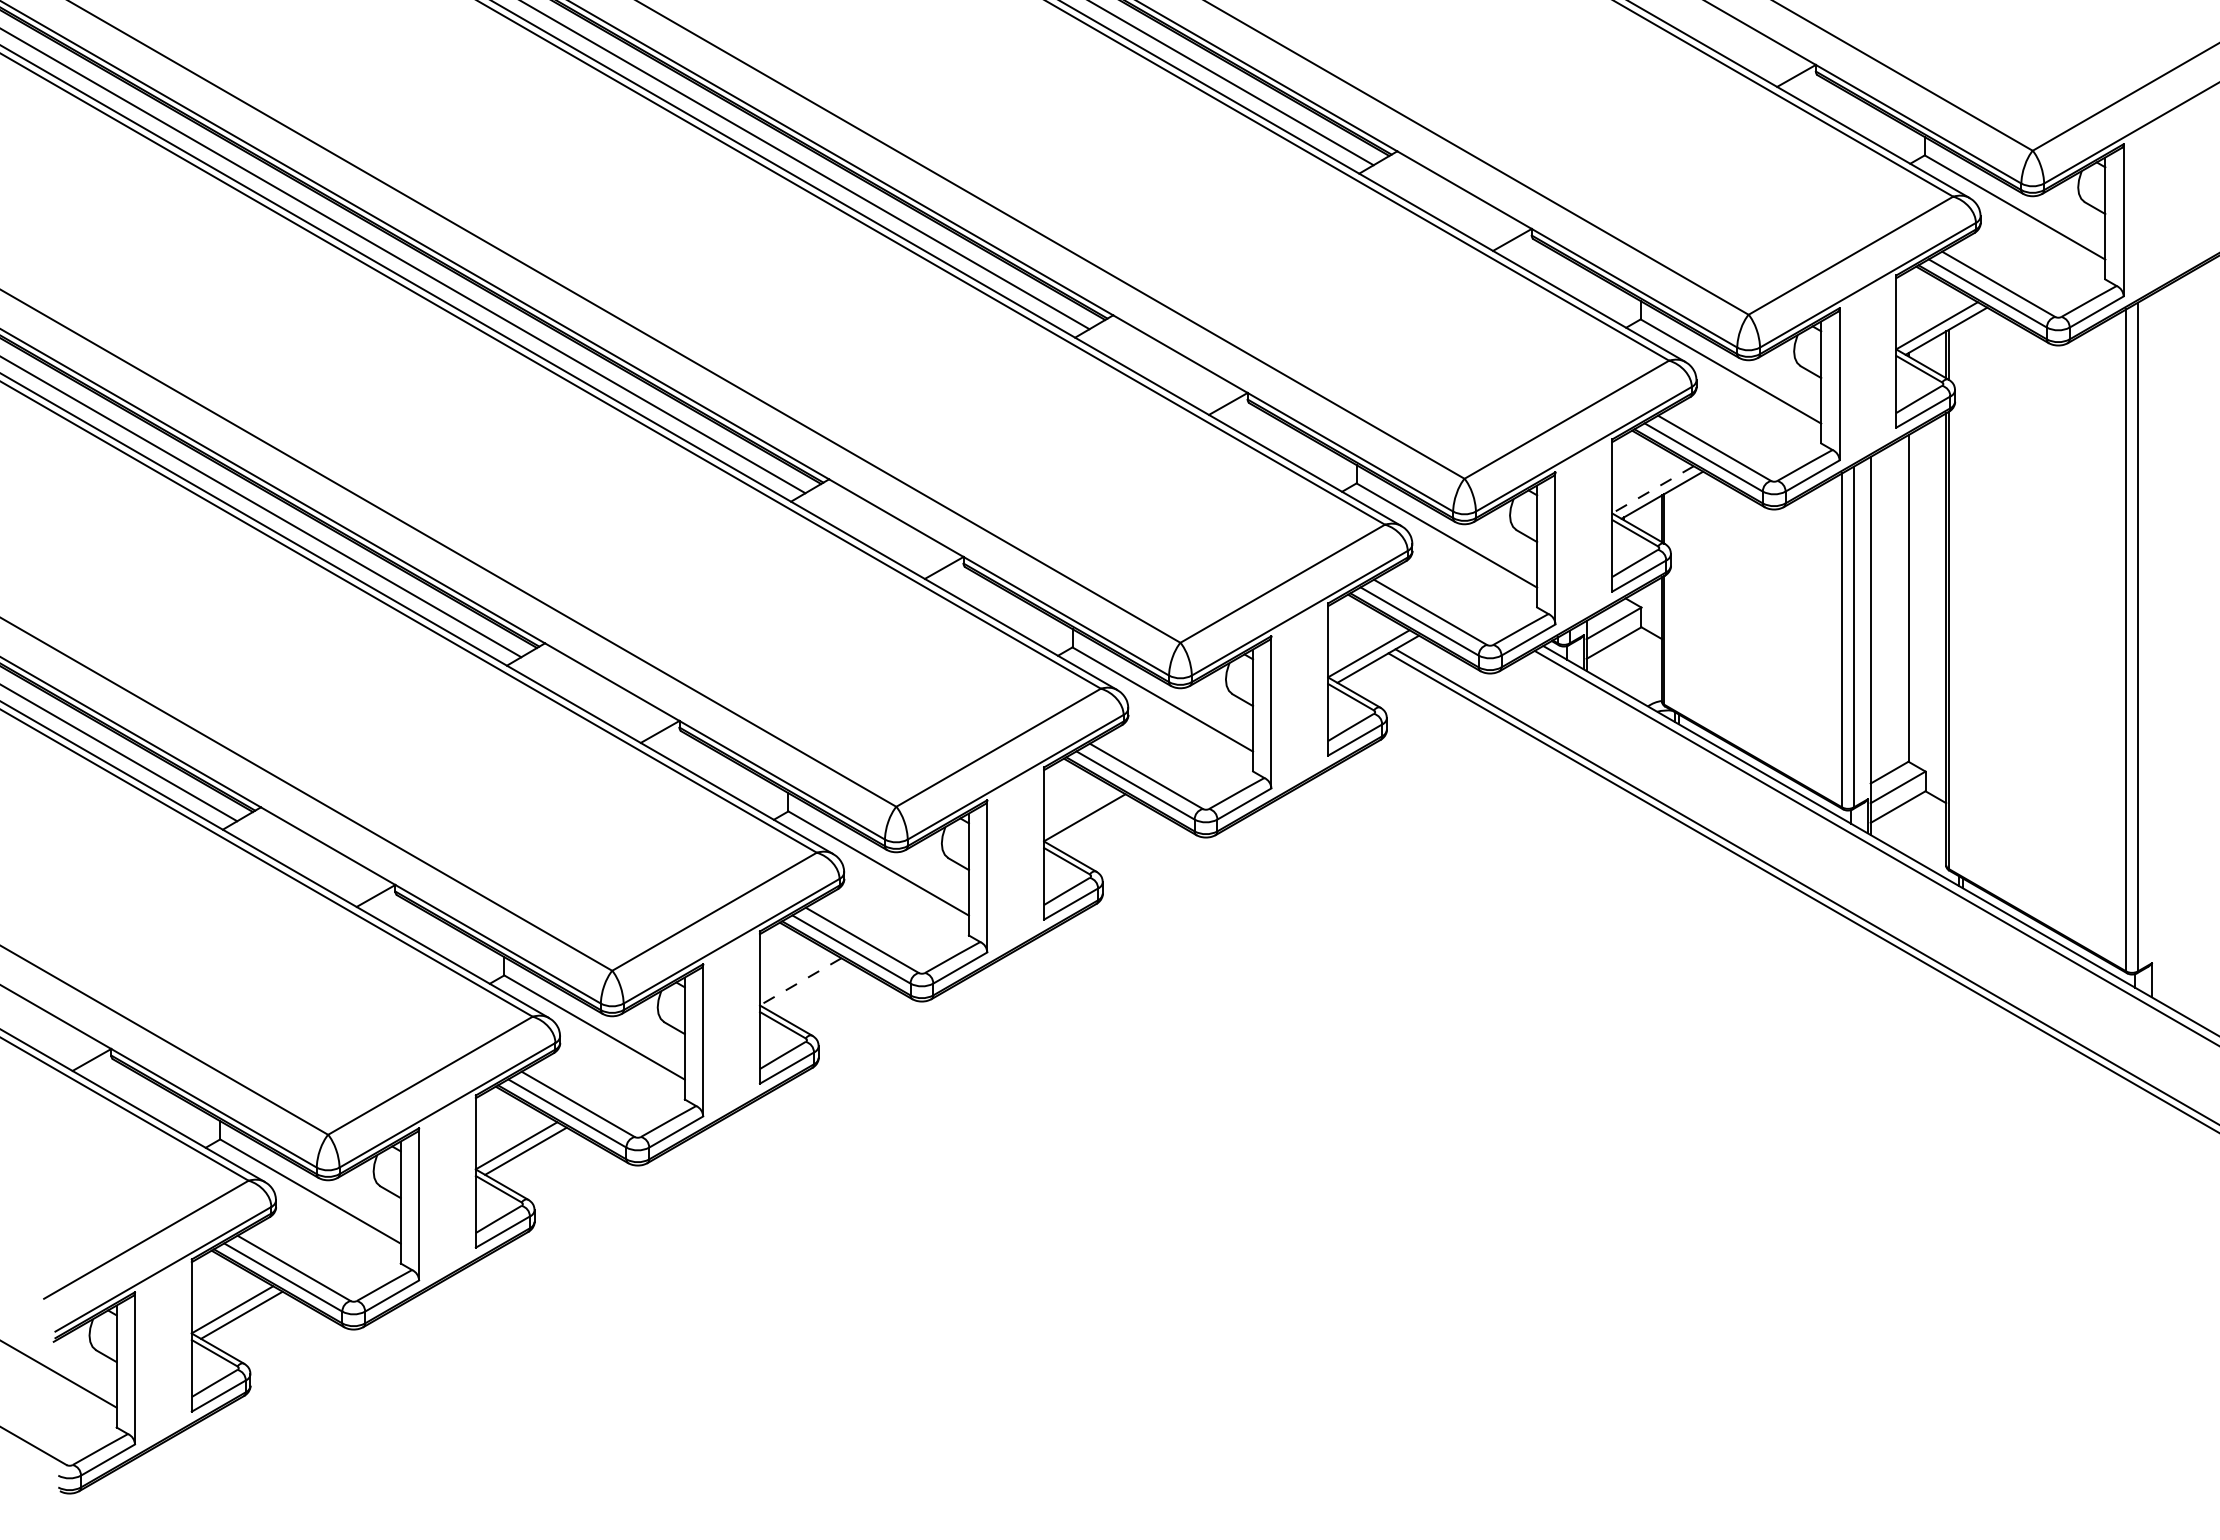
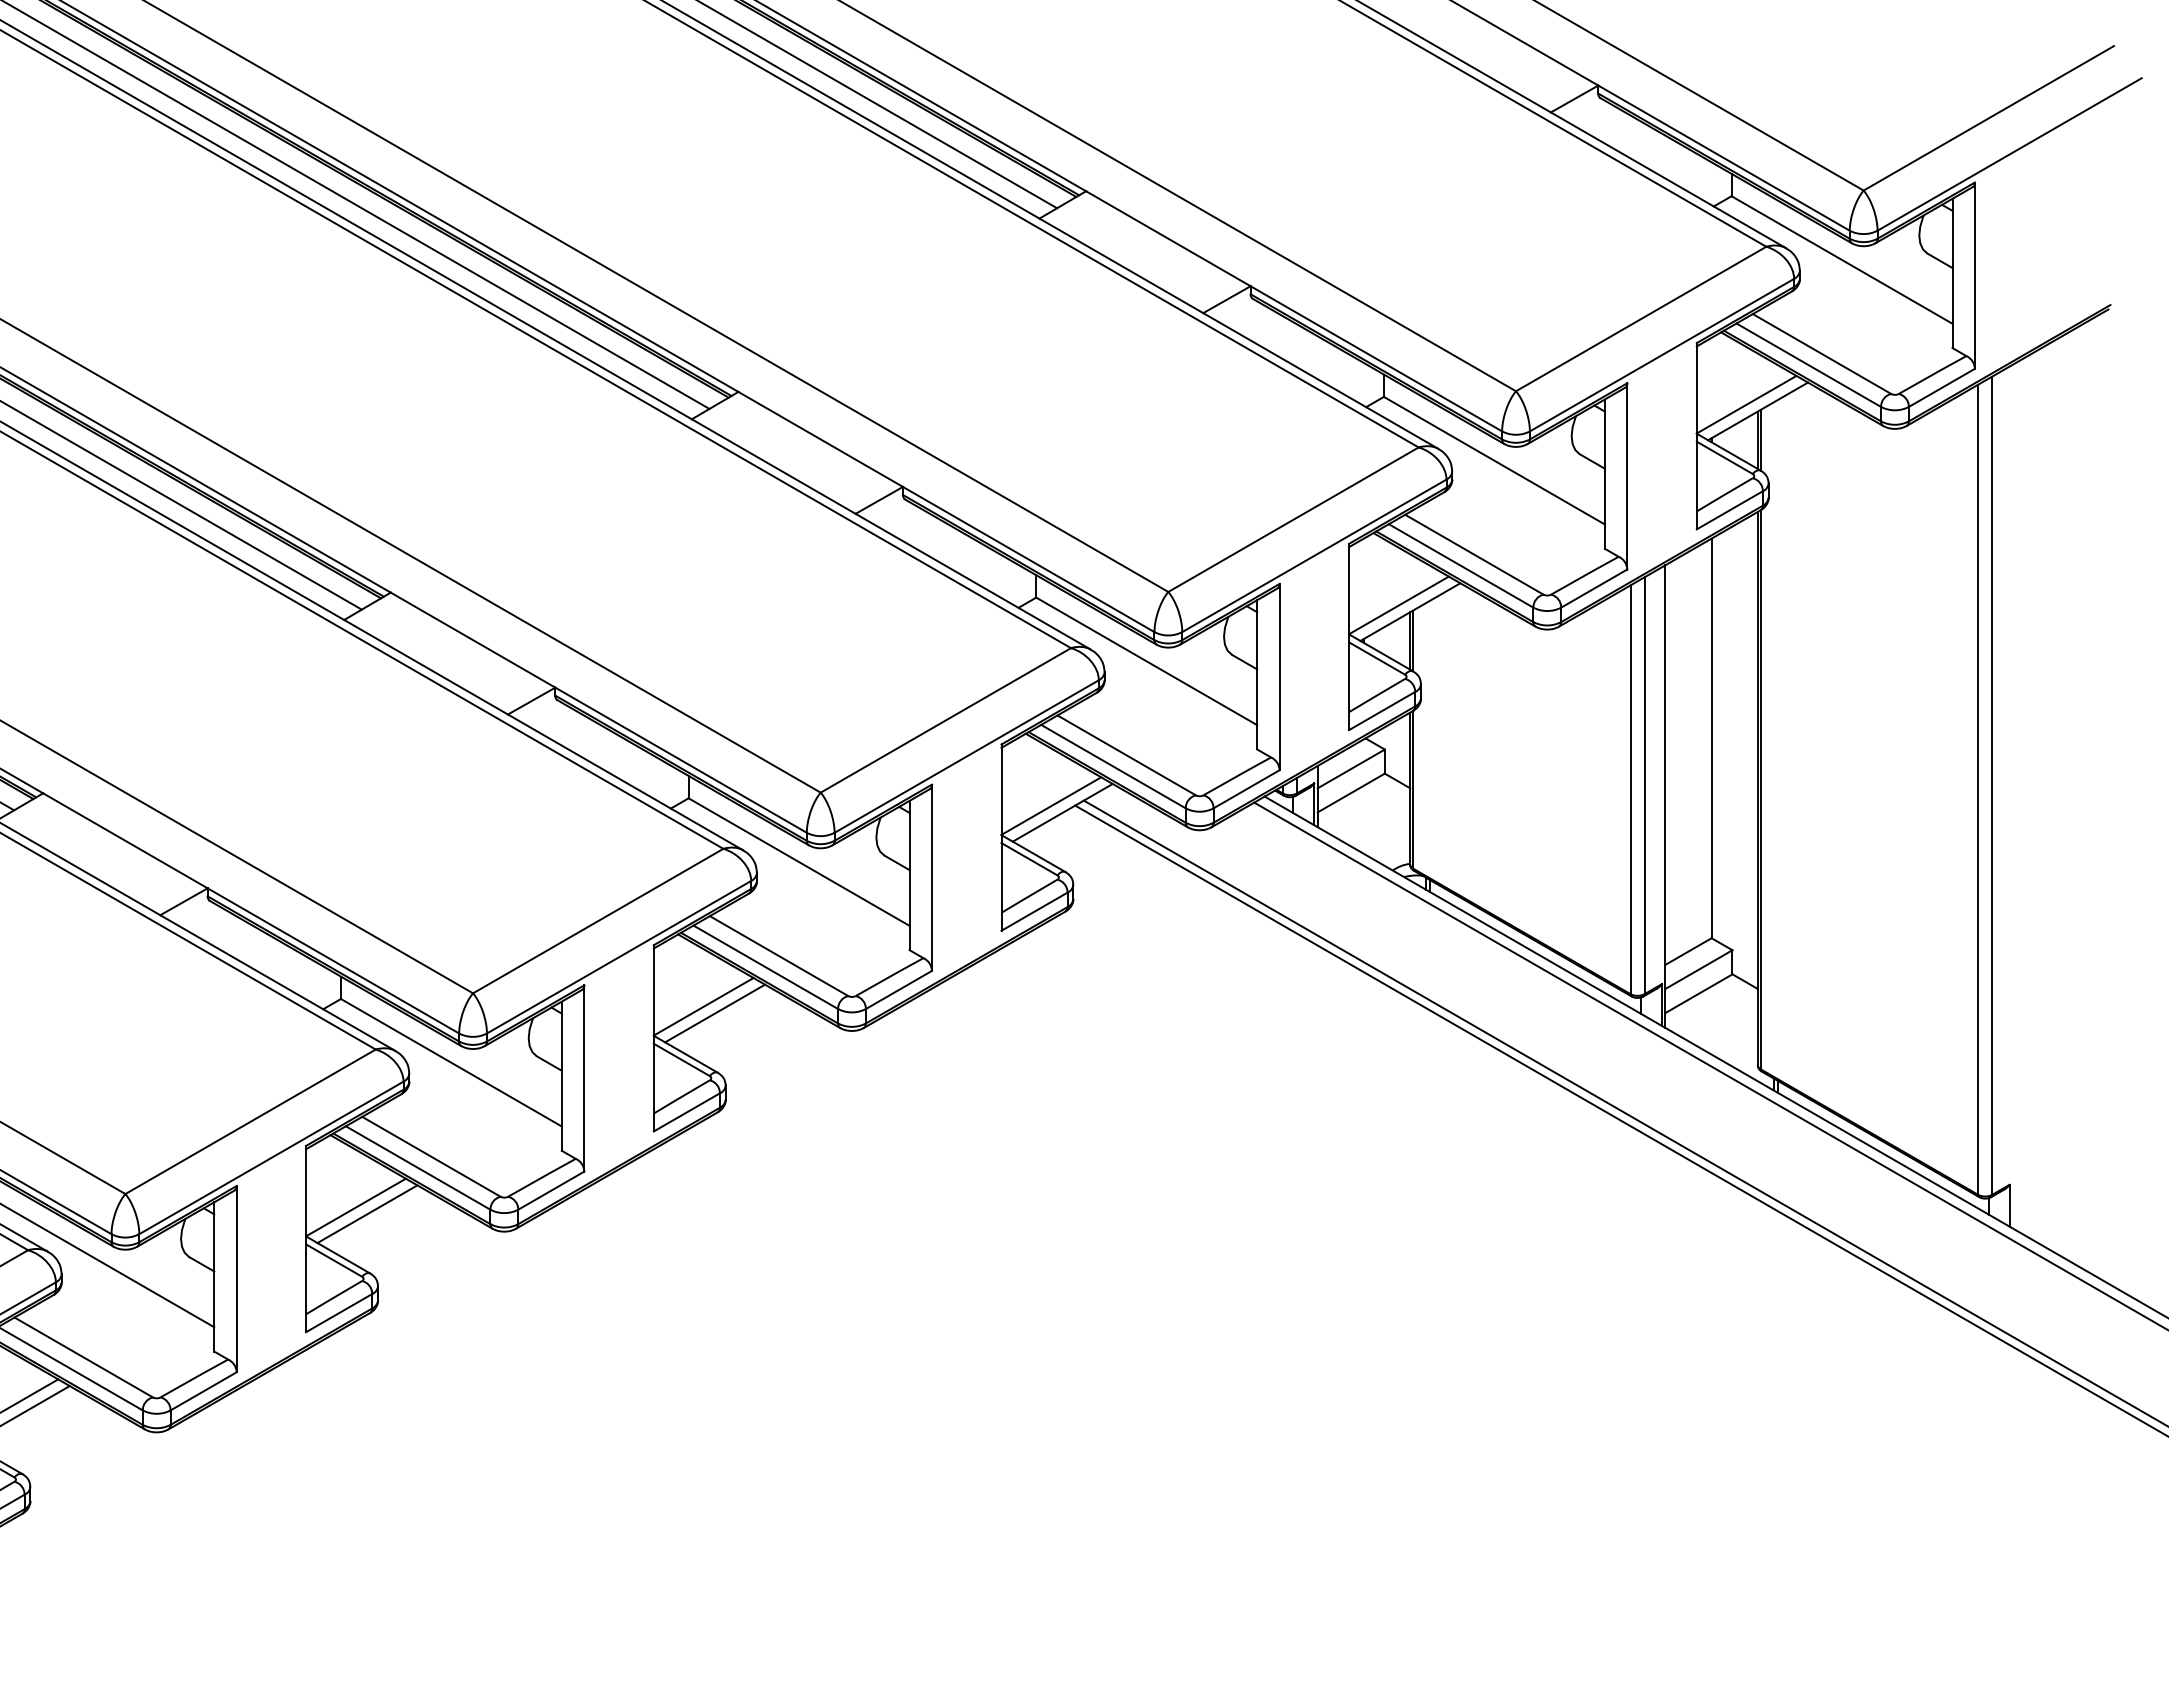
line: (1652, 490) -> (1398, 606), dashed -> solid
line: (1093, 822) -> (714, 1012), added
line: (800, 982) -> (355, 1208), dashed -> solid
line: (809, 986) -> (366, 1213), added

